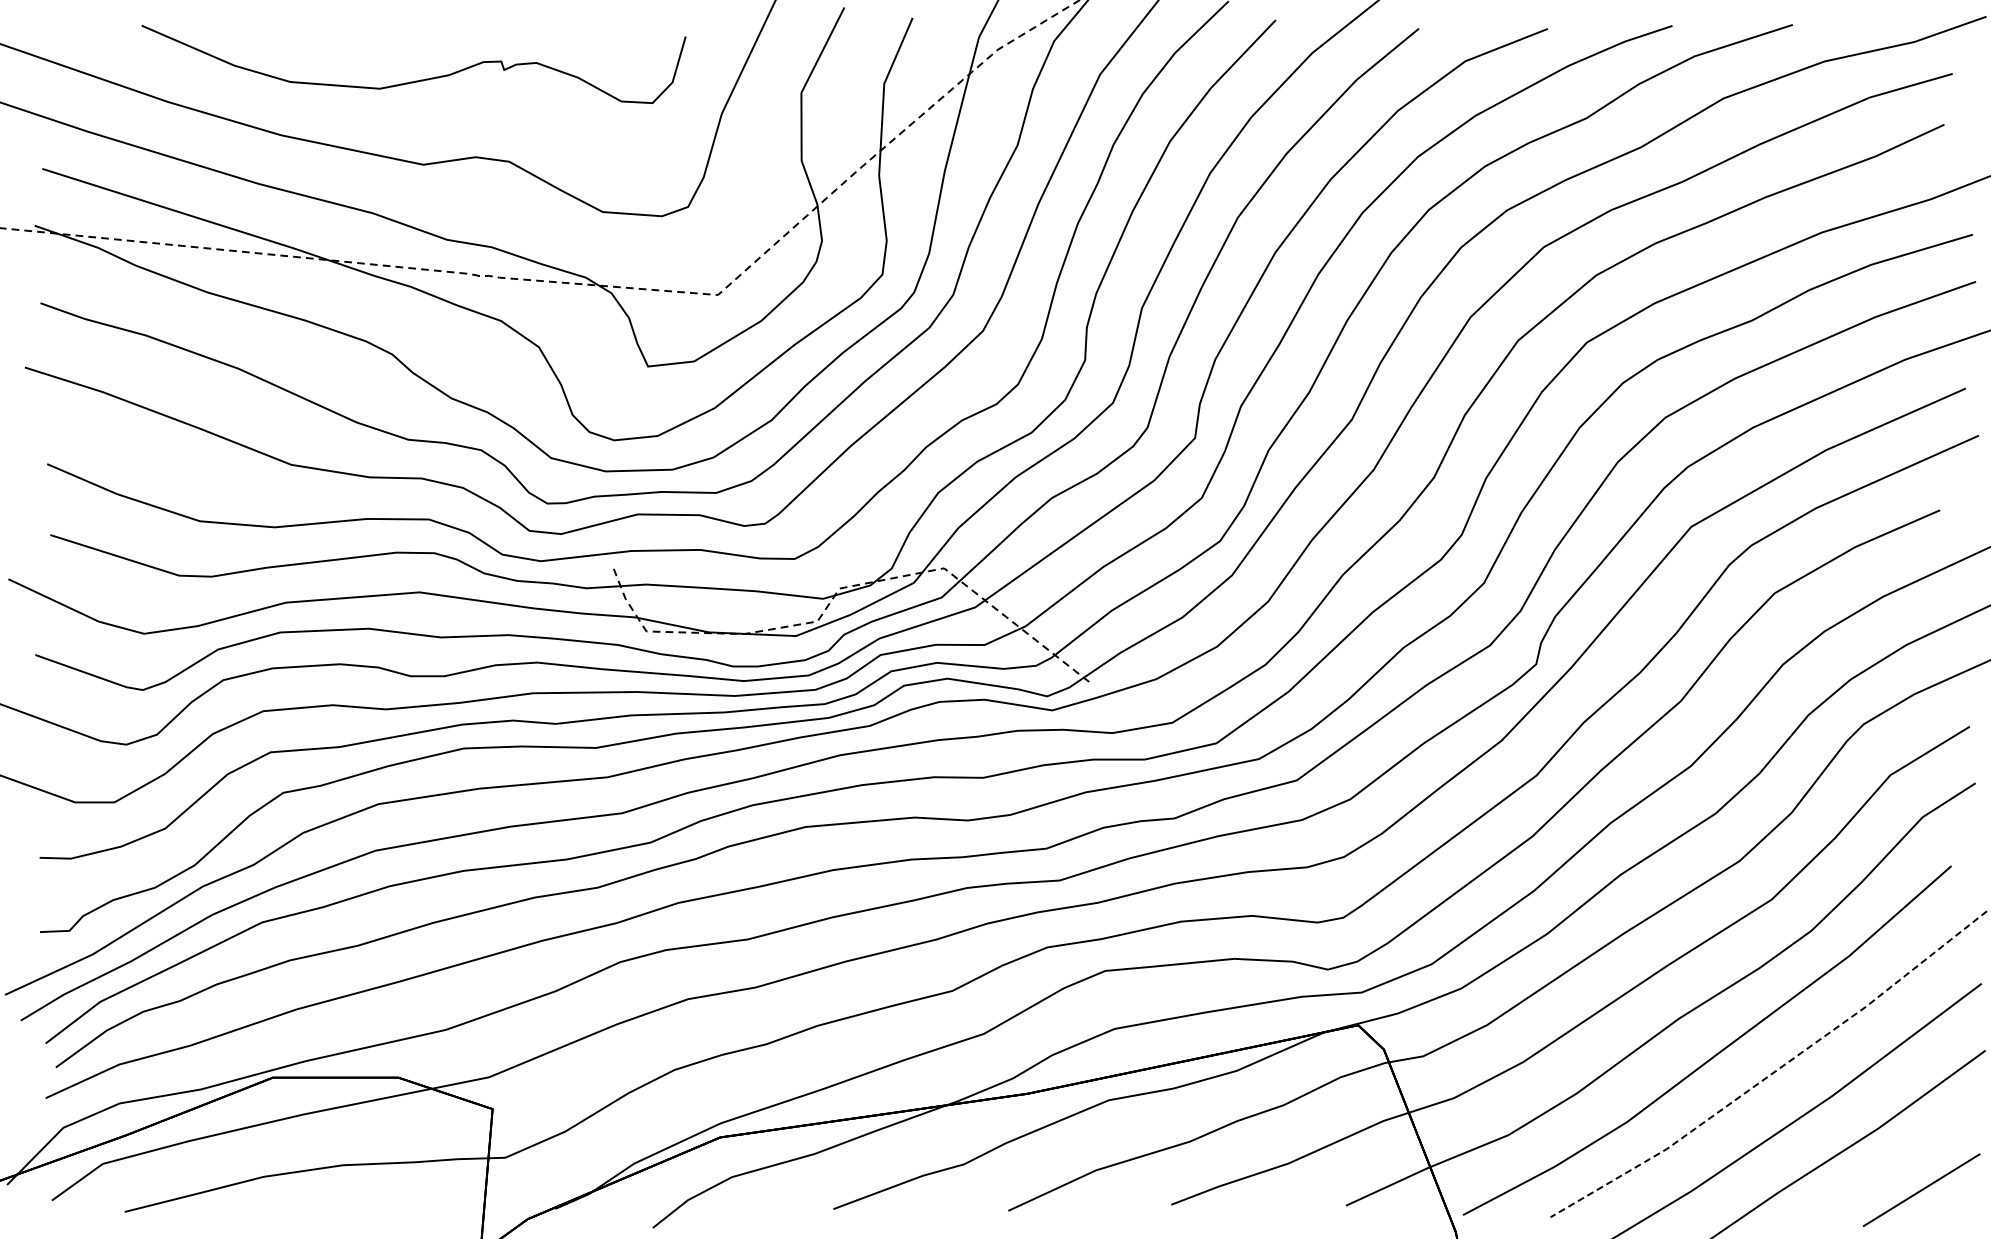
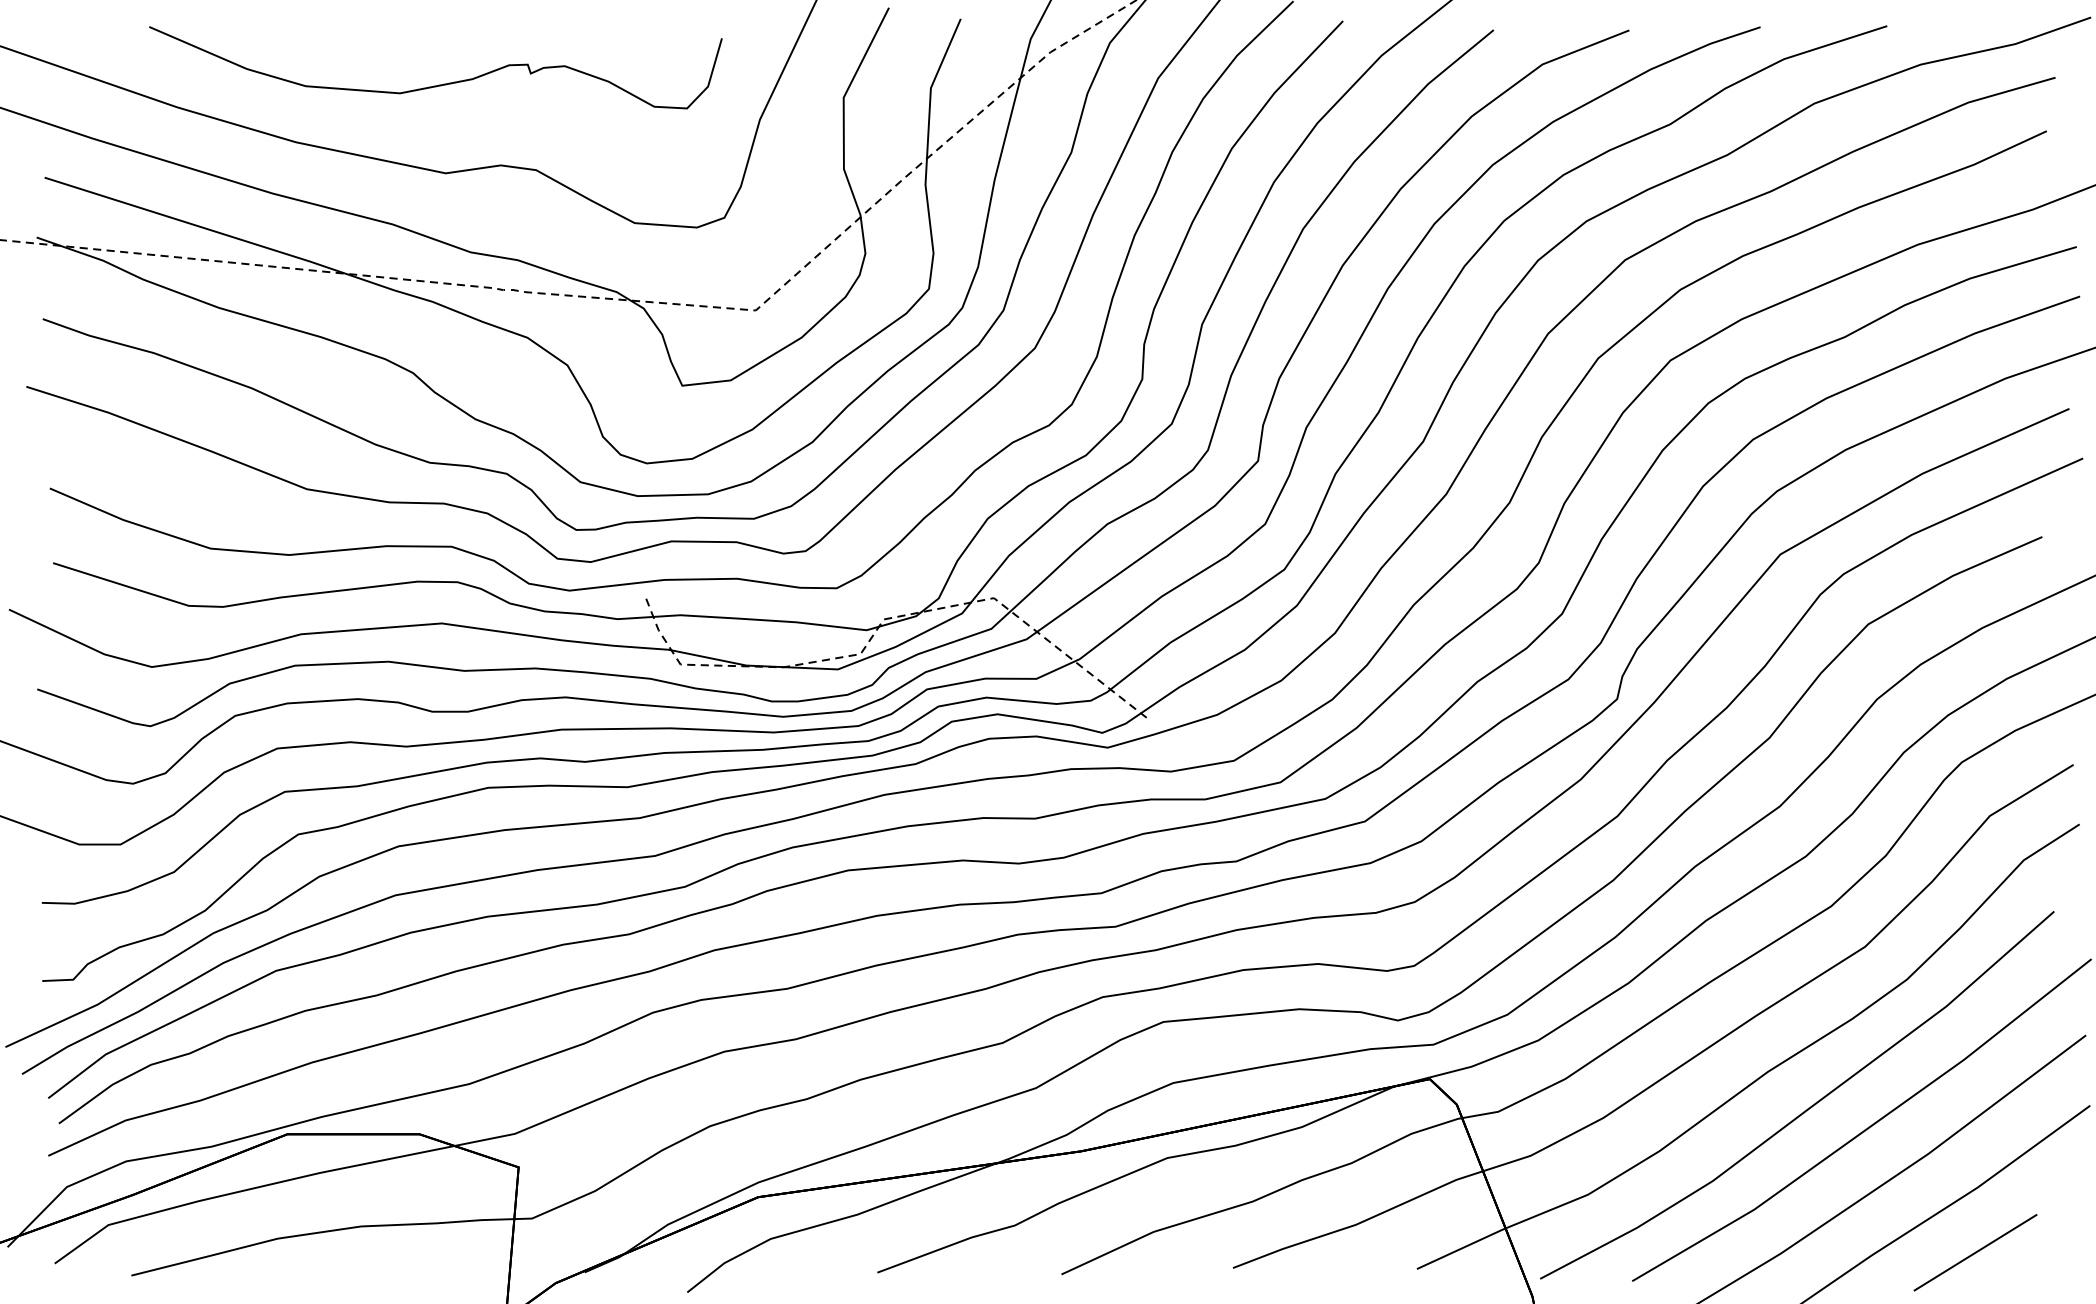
line: (1773, 1072) -> (1866, 1128), dashed -> solid
line: (1921, 1189) -> (1975, 1251), moved

